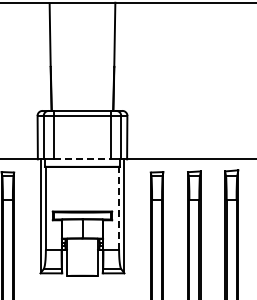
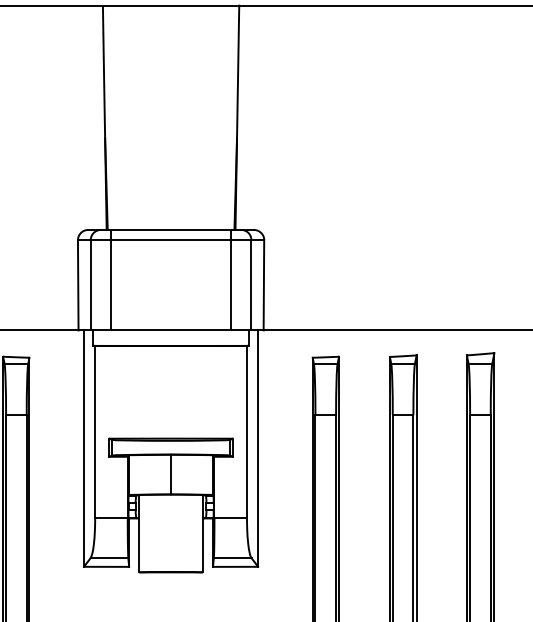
line: (82, 159) -> (171, 330), dashed -> solid
line: (119, 207) -> (247, 430), dashed -> solid

